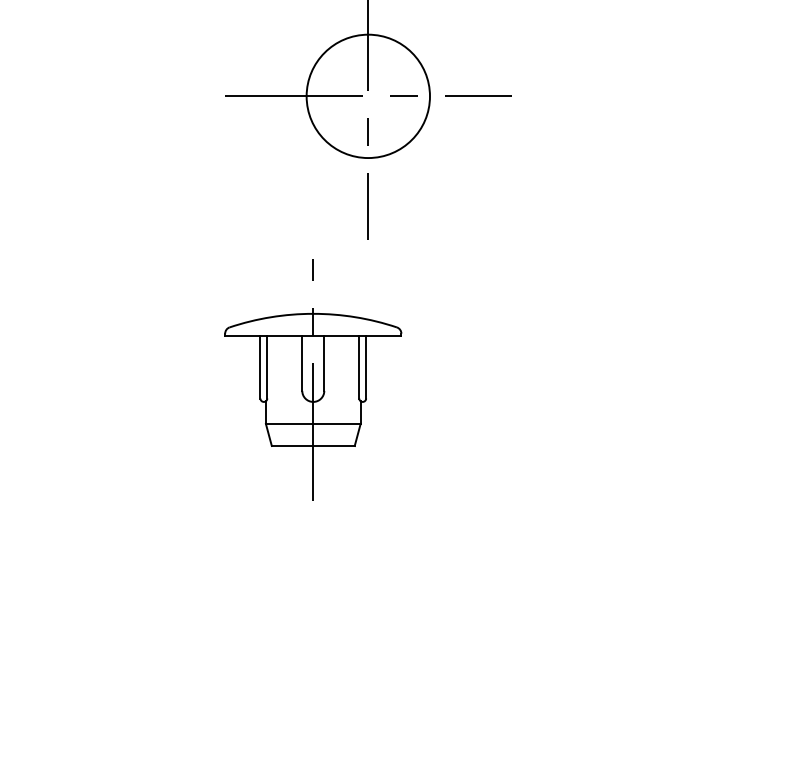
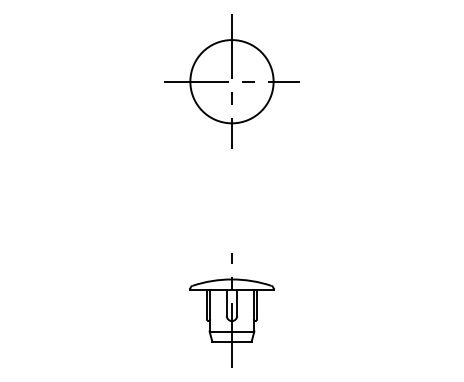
circle: (367, 95) -> (231, 81), size x1.43
part: (312, 379) -> (231, 310), moved

